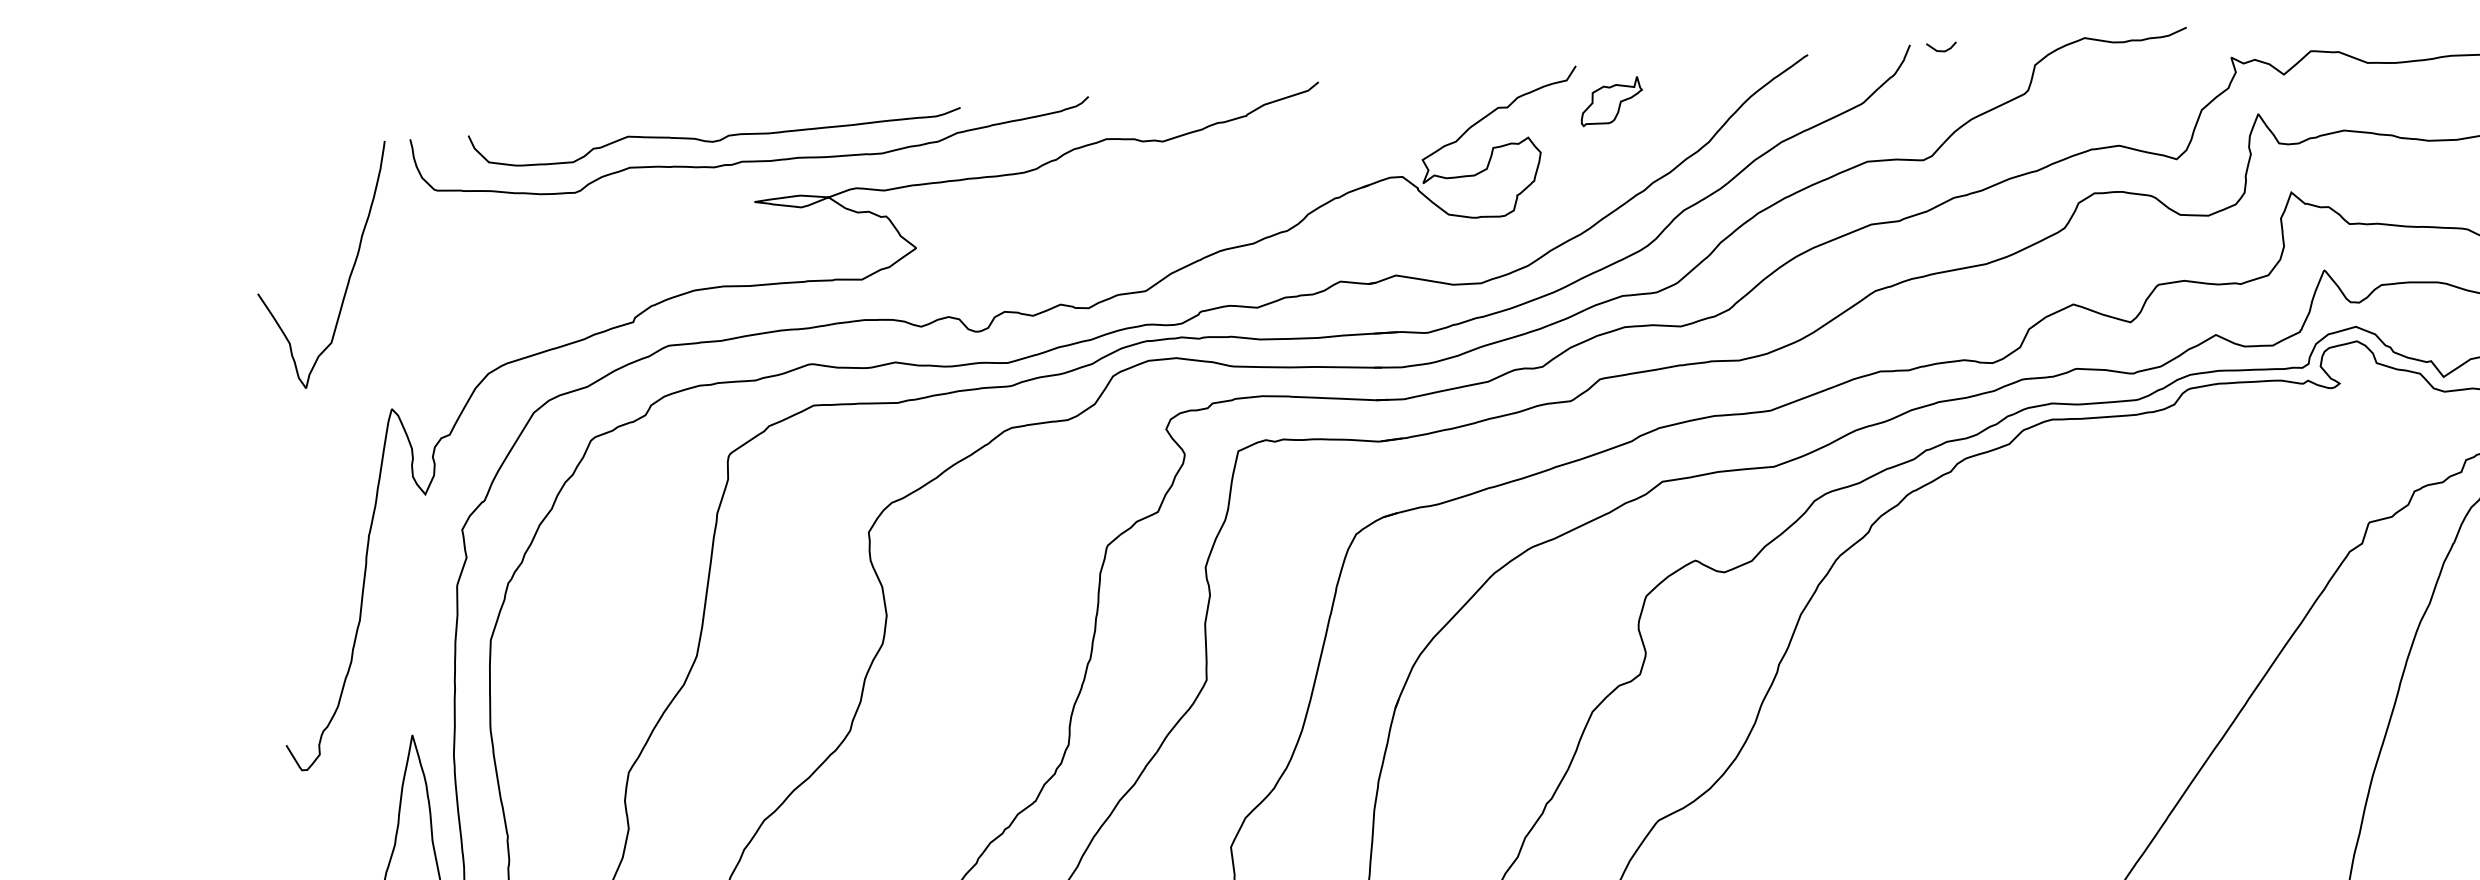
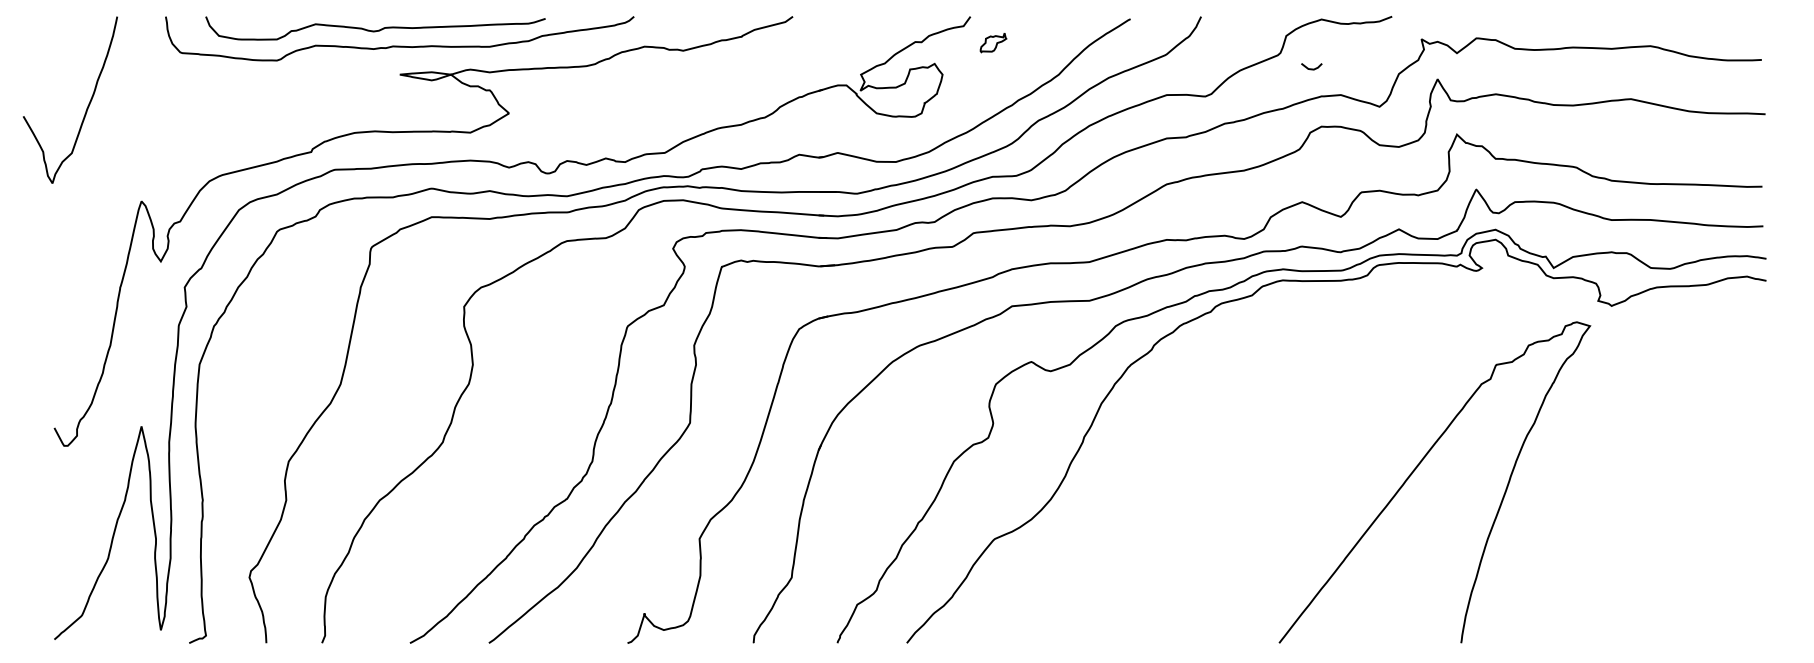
line: (1941, 50) -> (1311, 68), moved
part: (1611, 101) -> (993, 42), size x0.6
curve: (349, 272) -> (87, 105), moved

